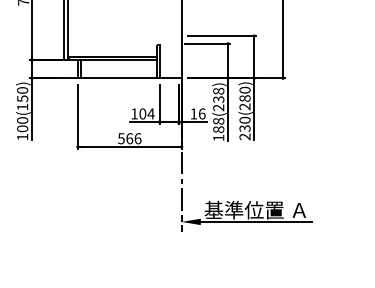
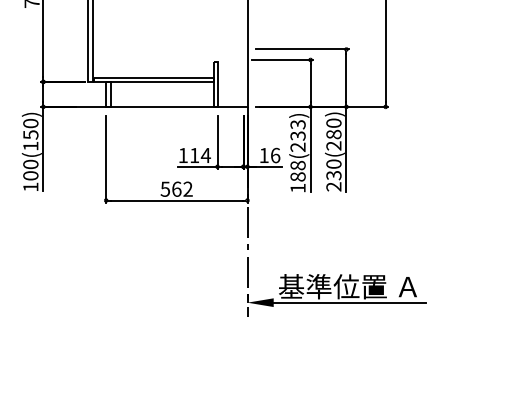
text: (218, 91) -> (297, 124), 188(238) -> 188(233)
text: (142, 113) -> (194, 155), 104 -> 114
text: (137, 138) -> (187, 188), 566 -> 562

